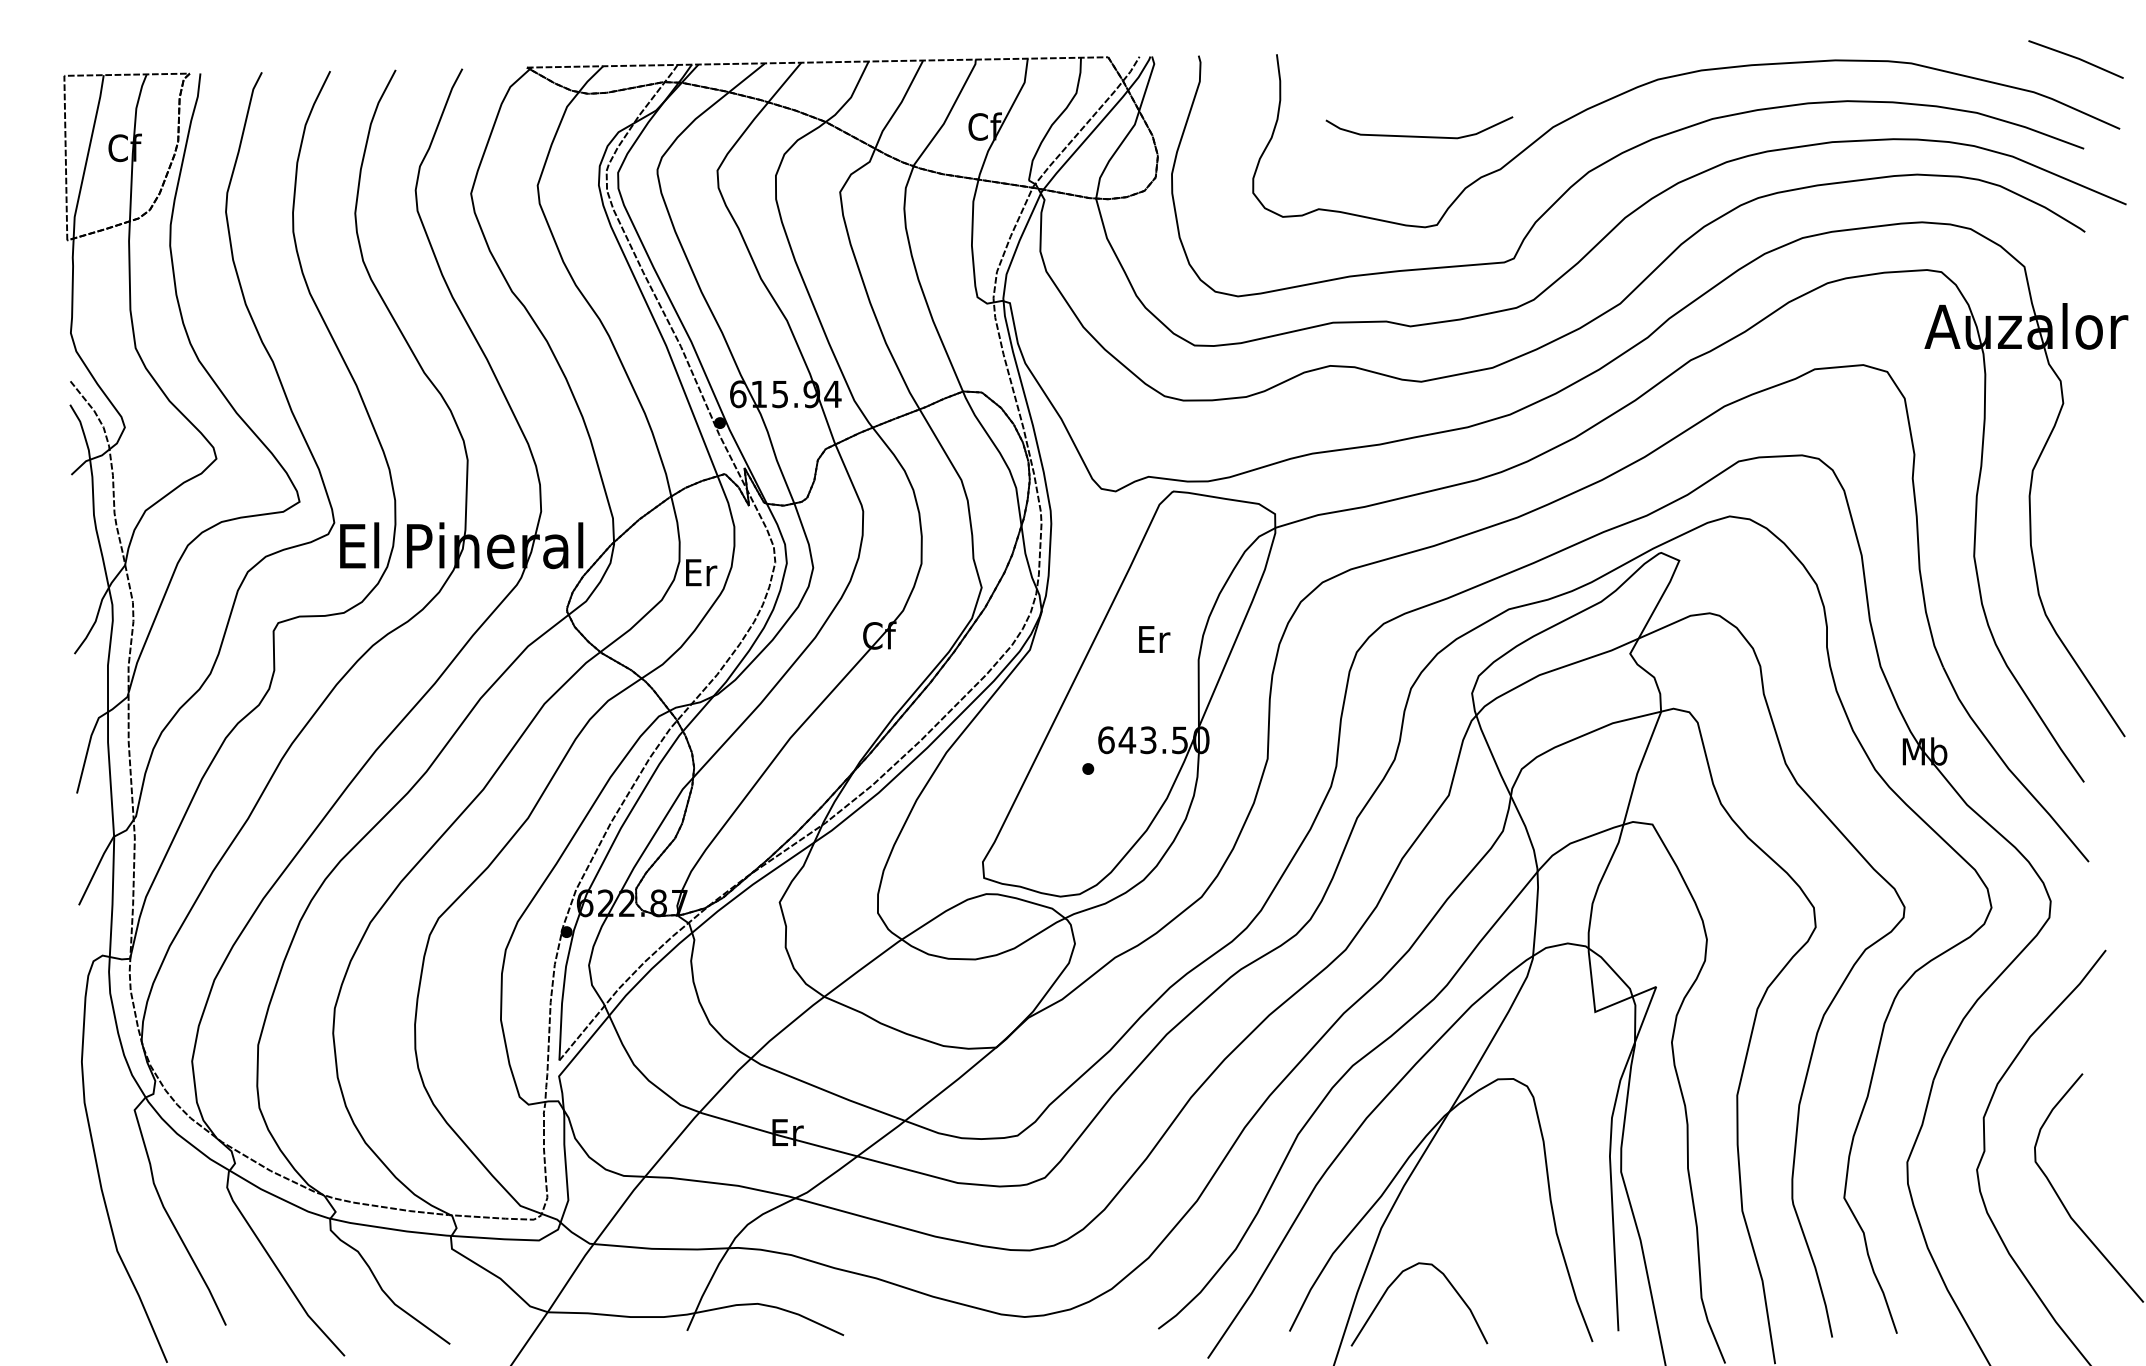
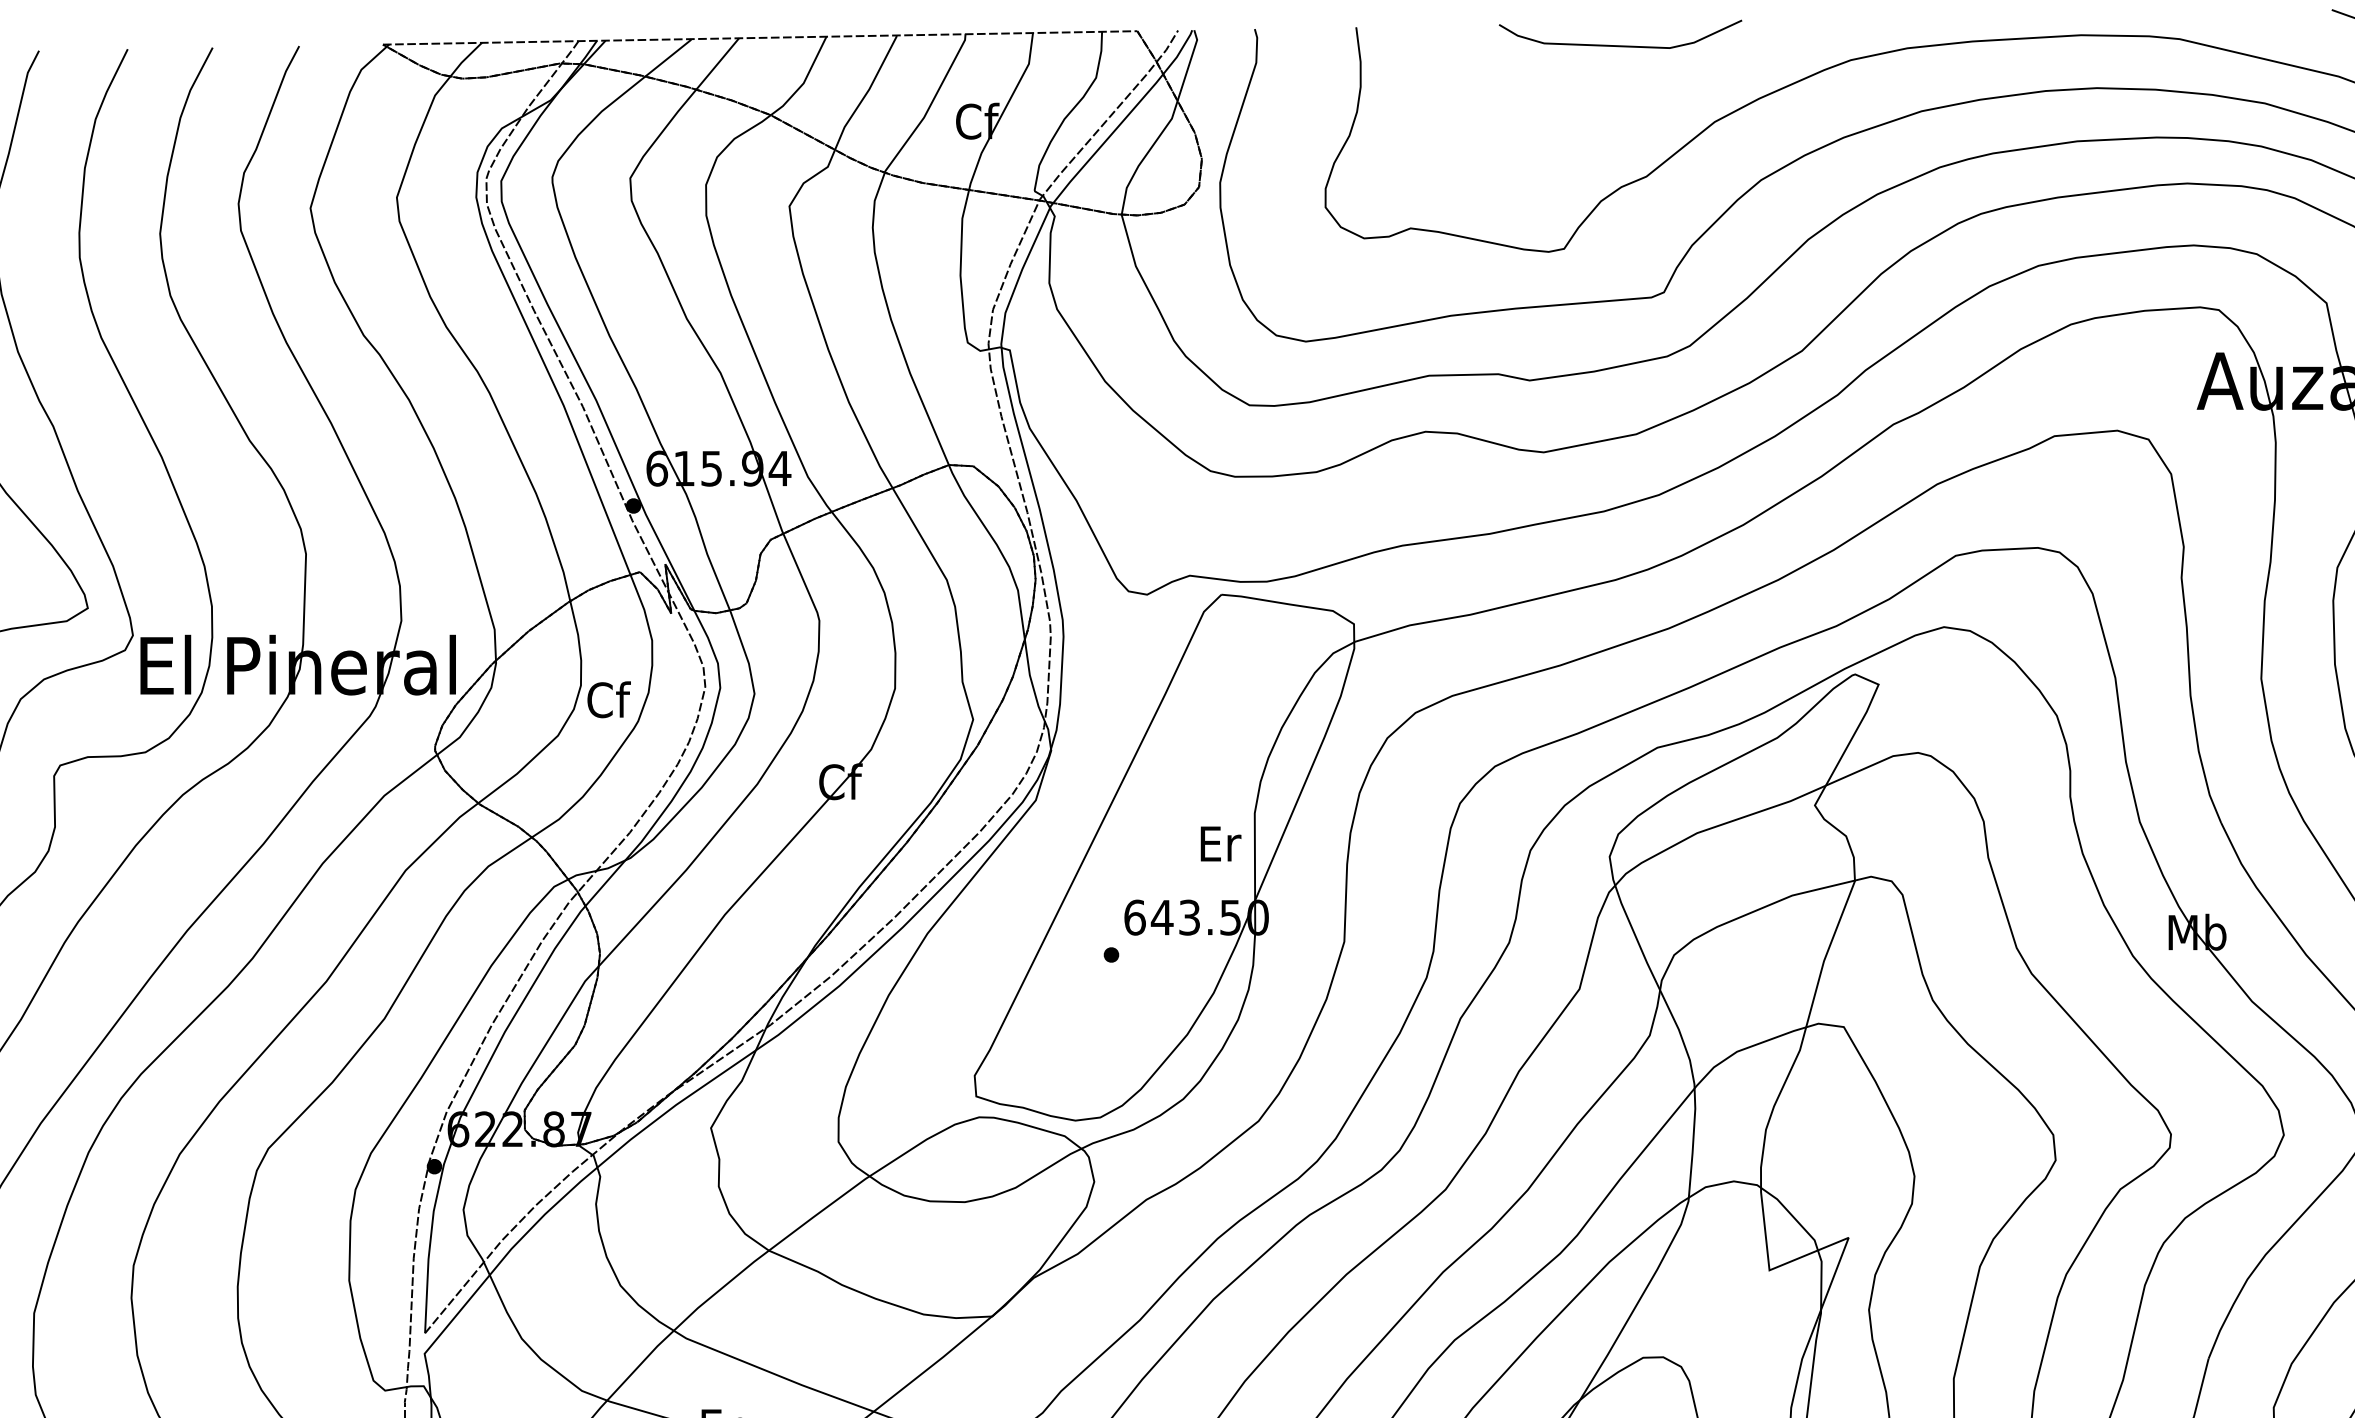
curve: (1417, 135) -> (1617, 44), moved
text: (700, 572) -> (608, 699), Er -> Cf
text: (1154, 639) -> (1220, 843), moved

